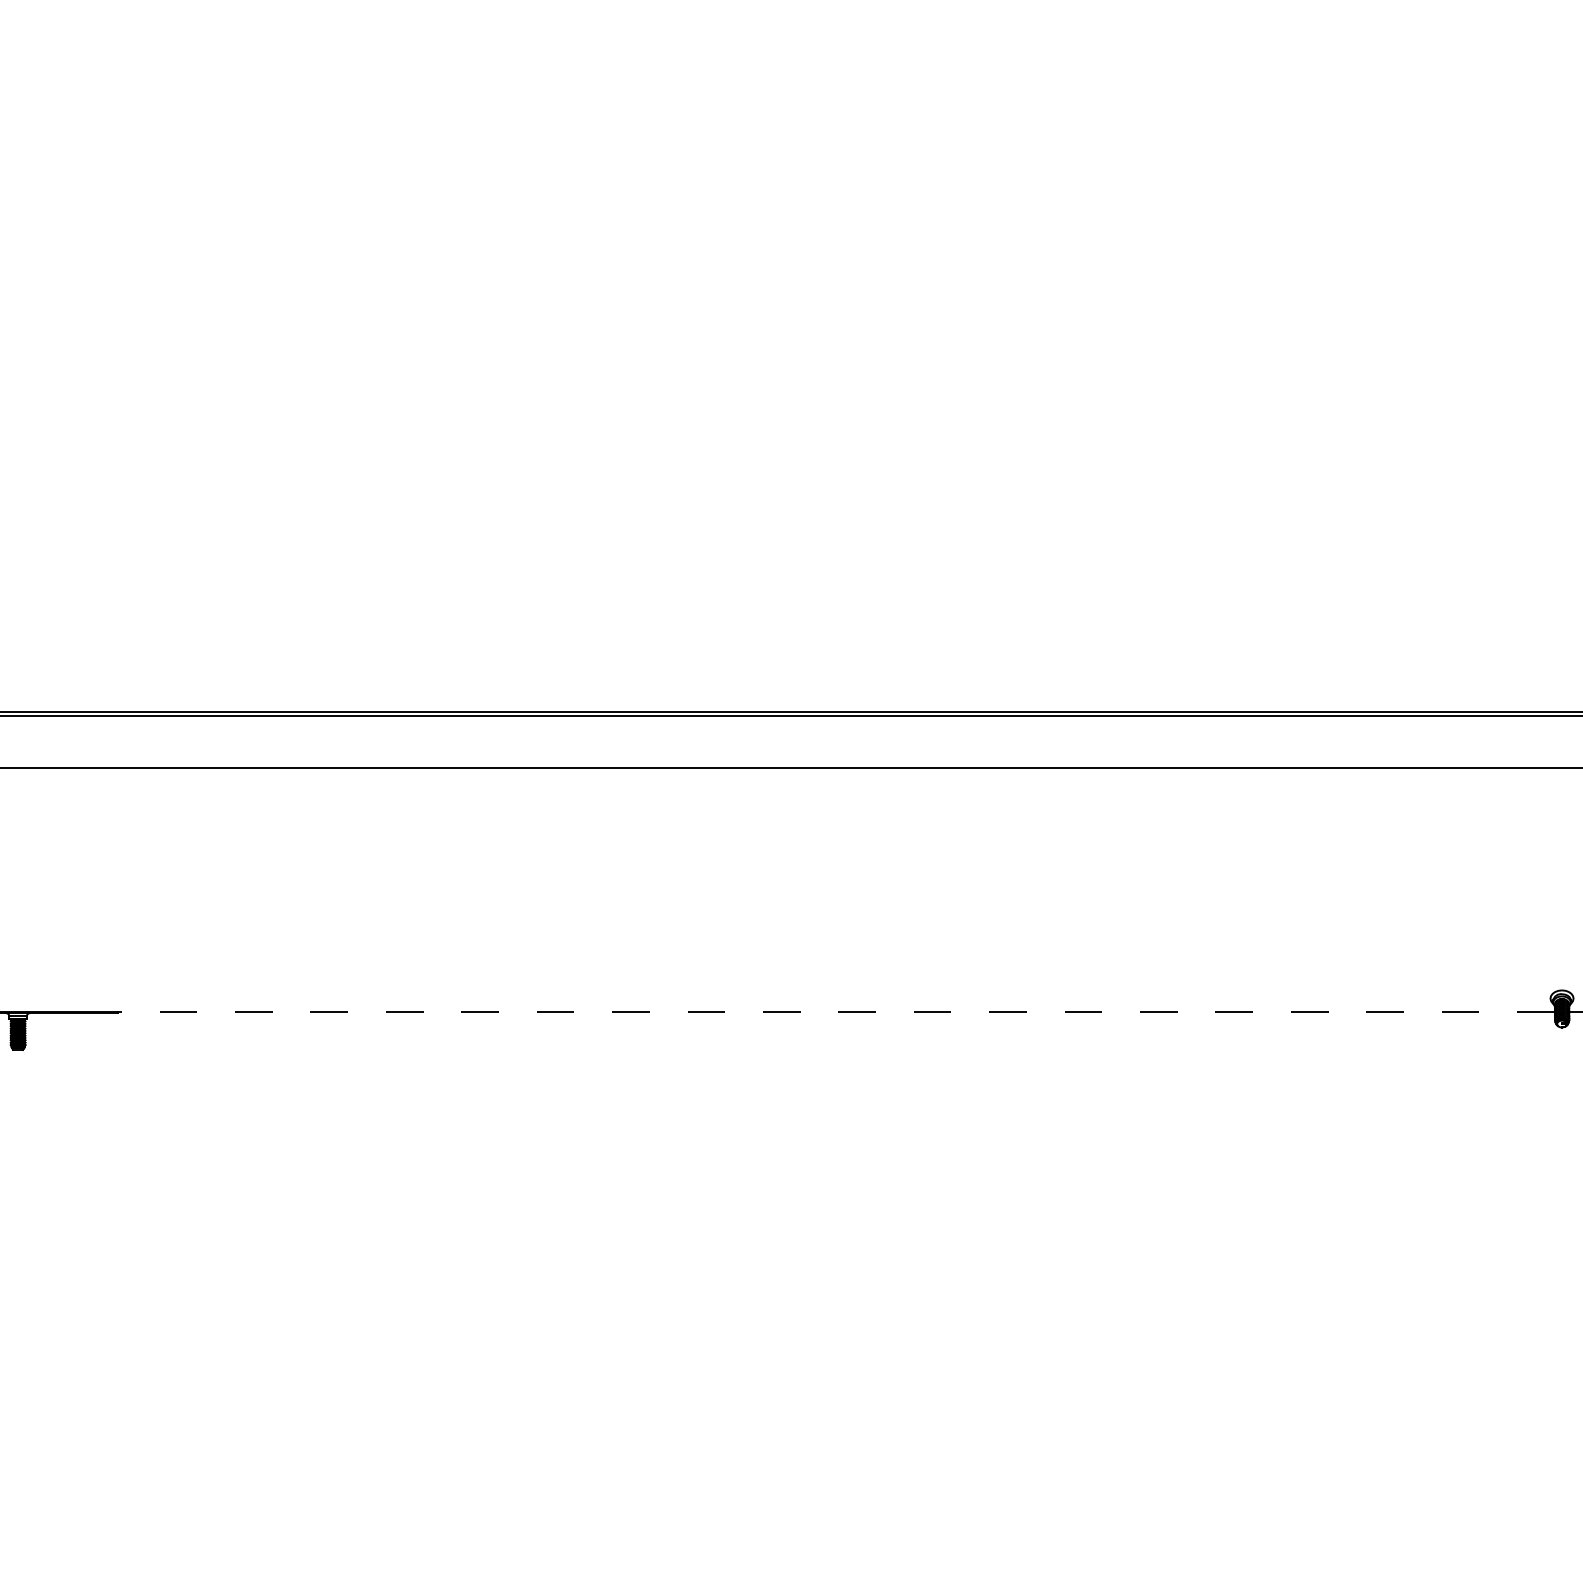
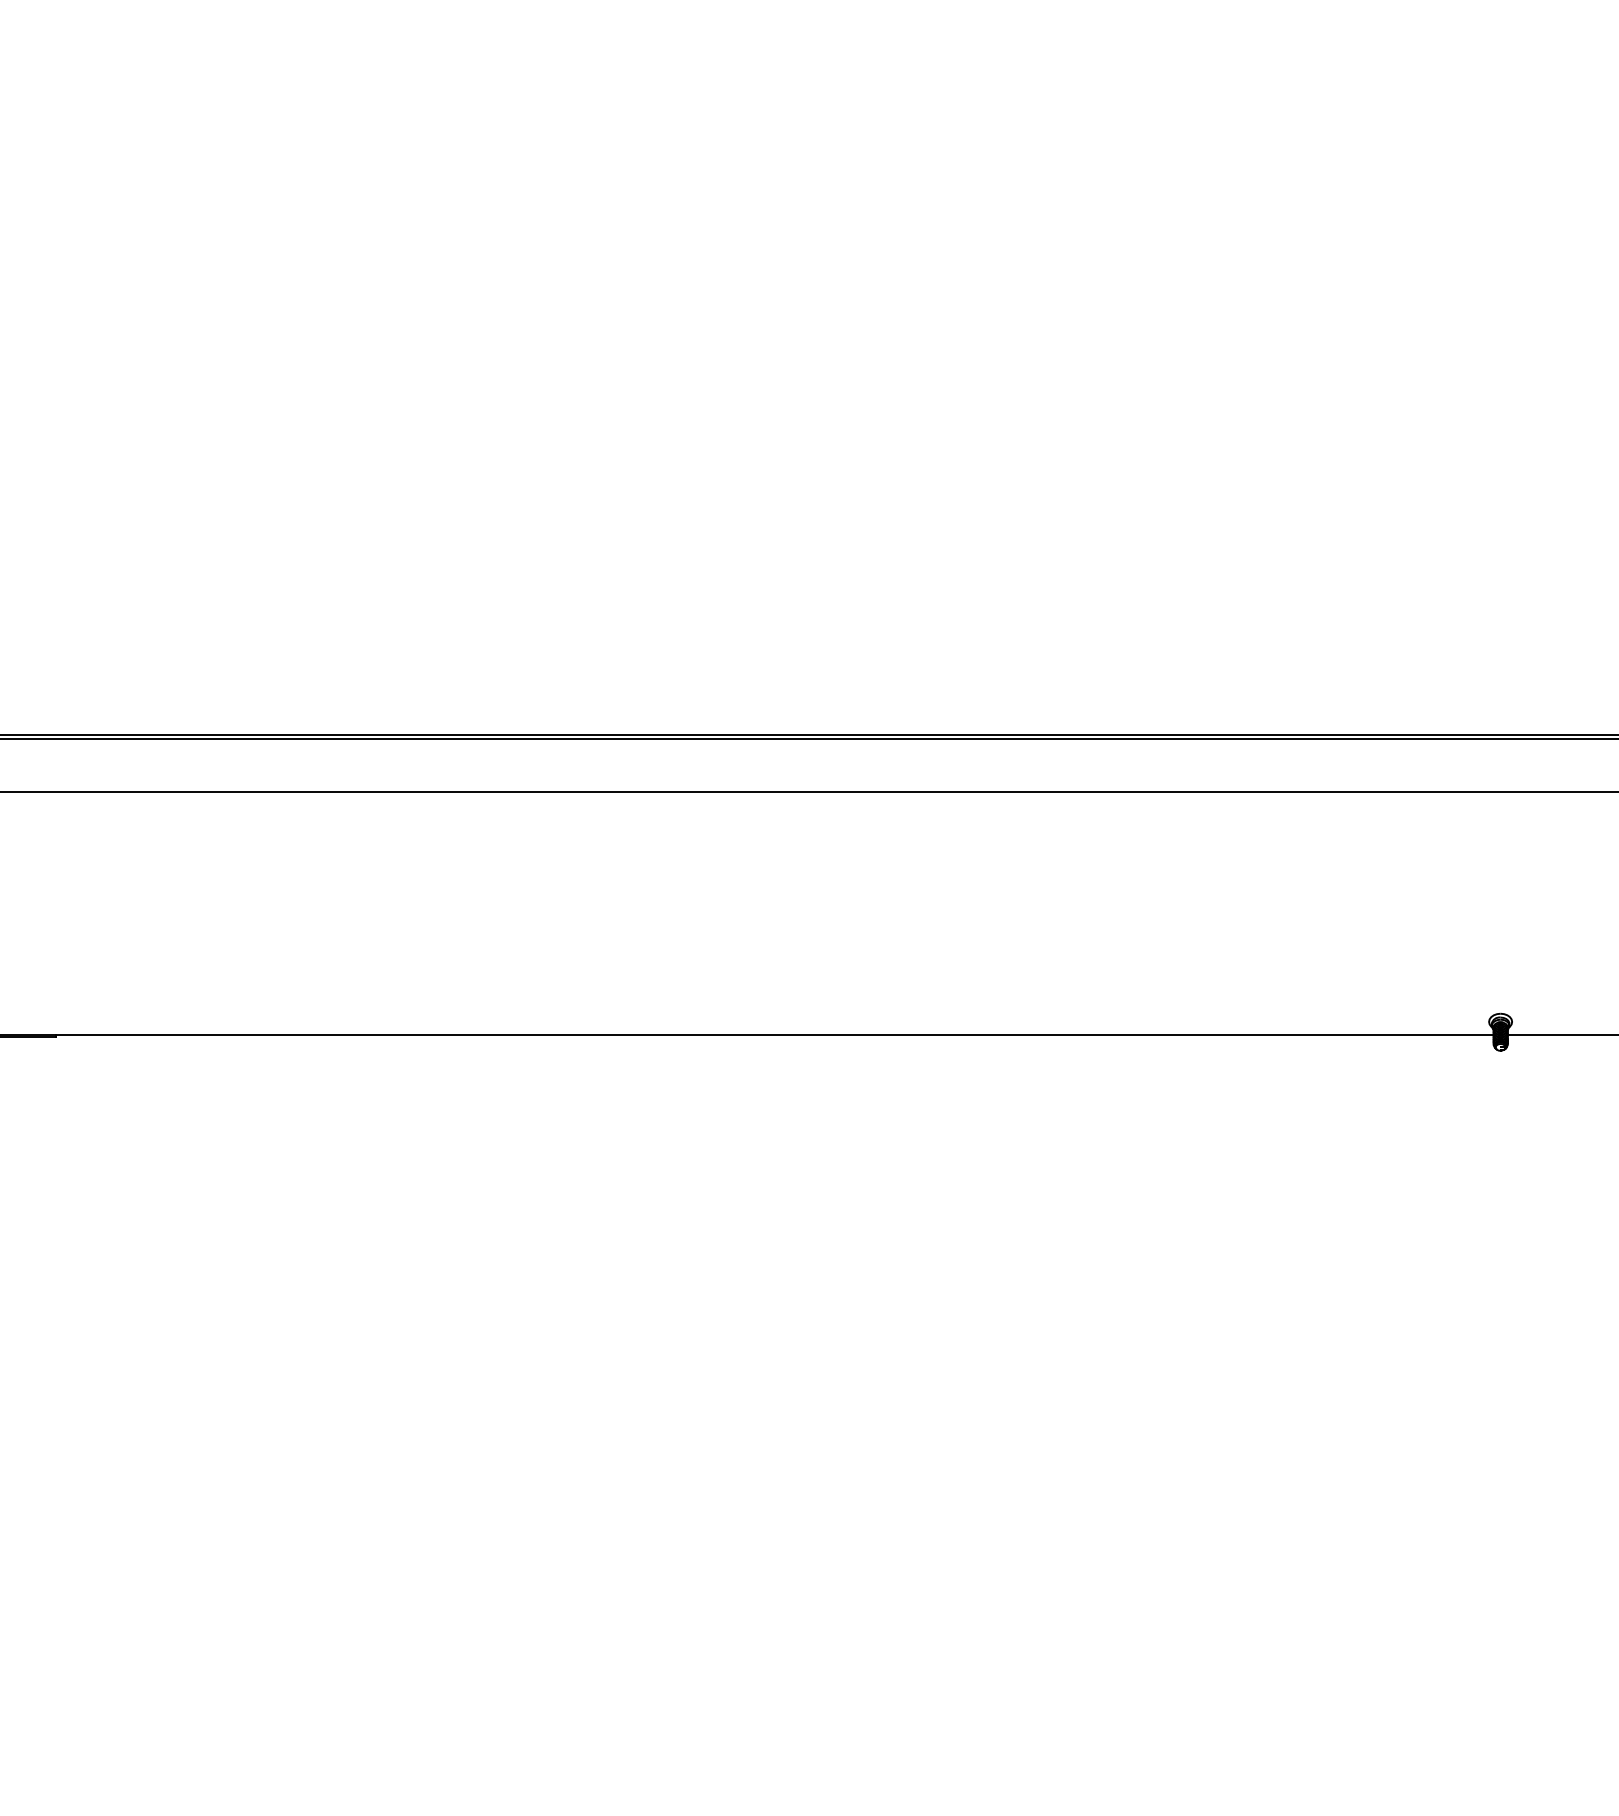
line: (835, 1012) -> (774, 1035), dashed -> solid

